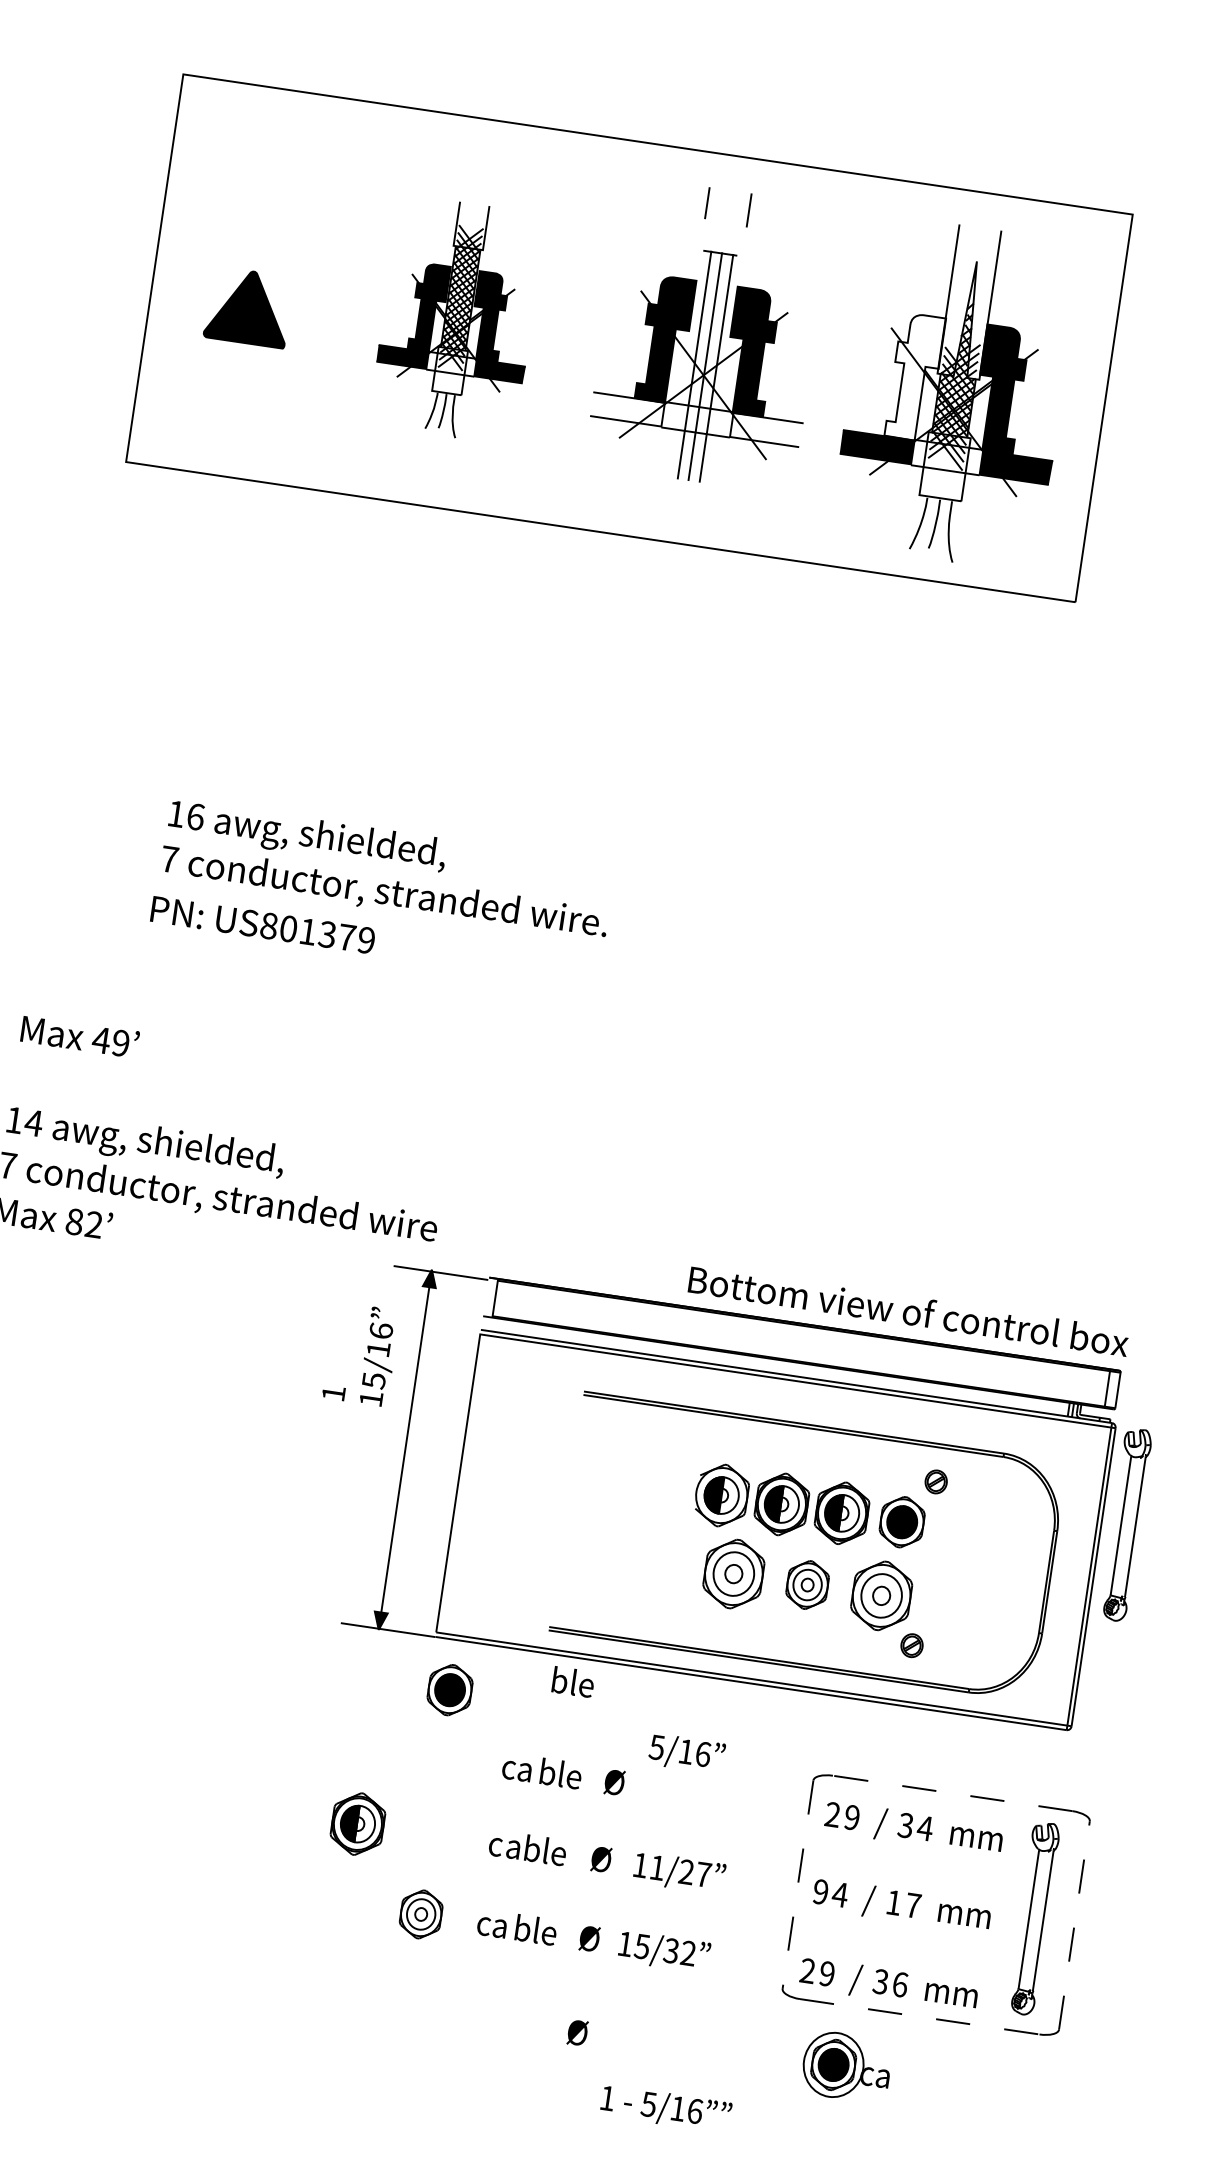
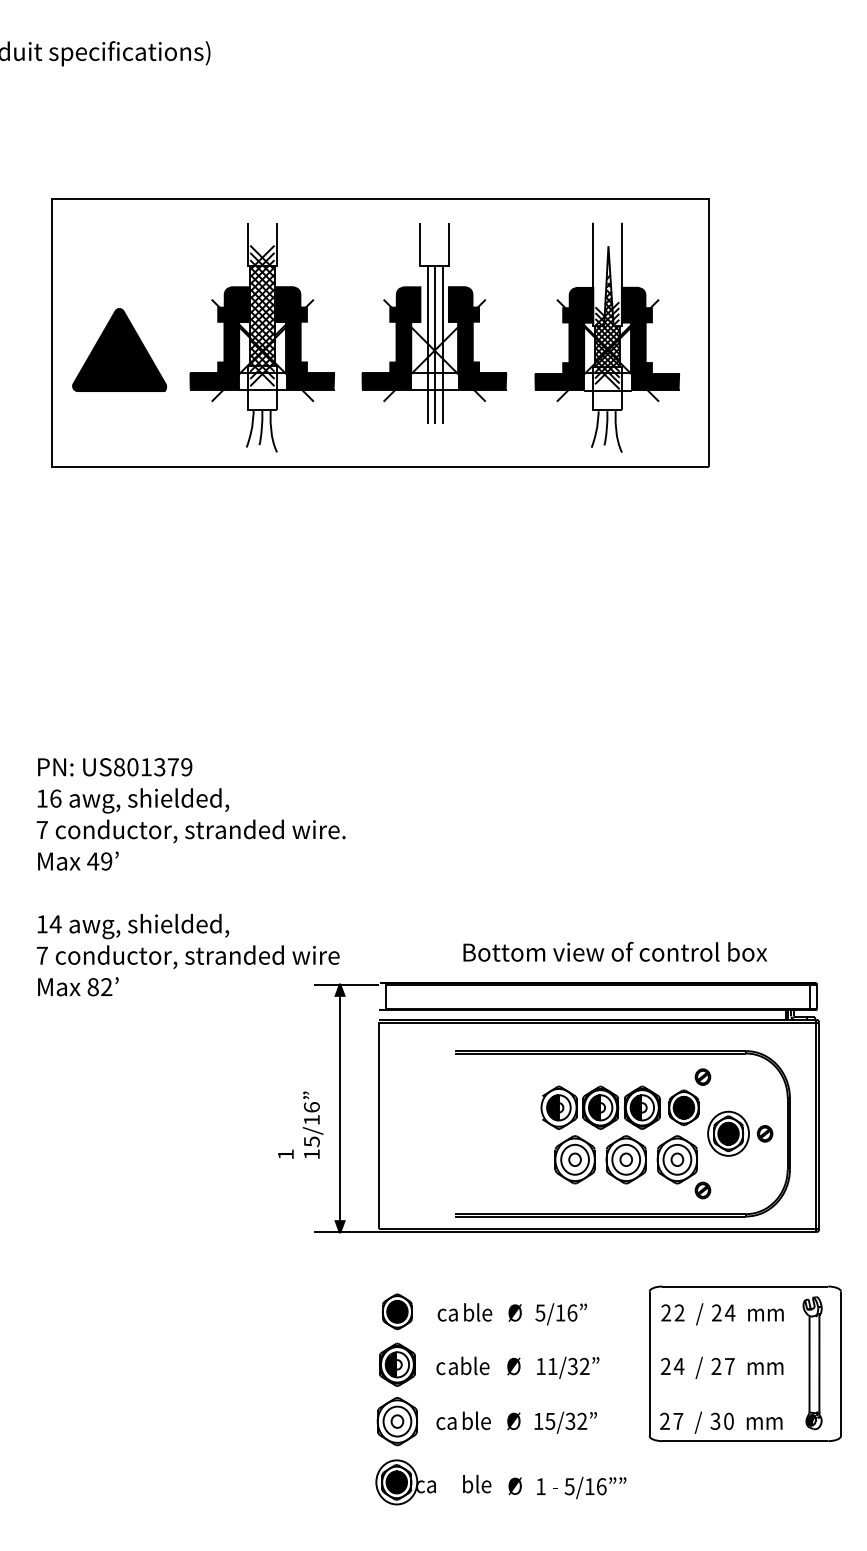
line: (721, 253) -> (434, 266), dashed -> solid
part: (248, 306) -> (119, 349), size x1.67
part: (457, 319) -> (262, 337), size x1.43
fill: (915, 376) -> (578, 330), added
fill: (627, 409) -> (386, 381), added
fill: (766, 430) -> (482, 381), added
text: (386, 870) -> (190, 815), moved
text: (263, 925) -> (115, 767), moved
text: (909, 1310) -> (615, 951), moved
text: (361, 1353) -> (300, 1124), moved
part: (1125, 1525) -> (835, 1087), removed
part: (978, 1571) -> (740, 1133), added
part: (806, 1584) -> (625, 1159), size x1.43
text: (573, 1681) -> (477, 1483), moved
part: (448, 1689) -> (396, 1311), moved
text: (685, 1753) -> (560, 1314), moved
line: (952, 1793) -> (745, 1286), dashed -> solid
text: (852, 1816) -> (679, 1312), 9 -> 2
part: (358, 1823) -> (397, 1364), moved
text: (905, 1824) -> (716, 1312), 3 -> 2
text: (694, 1873) -> (578, 1366), 11/27 -> 11/32
line: (797, 1885) -> (649, 1364), dashed -> solid
text: (820, 1891) -> (665, 1366), 9 -> 2
text: (894, 1901) -> (716, 1365), 1 -> 2
part: (420, 1913) -> (396, 1421), size x1.43
line: (1073, 1924) -> (840, 1363), dashed -> solid
text: (827, 1972) -> (678, 1420), 9 -> 7
text: (899, 1983) -> (728, 1420), 6 -> 0
line: (919, 2017) -> (745, 1441), dashed -> solid
part: (846, 2066) -> (405, 1482), moved
text: (665, 2109) -> (581, 1488), moved

